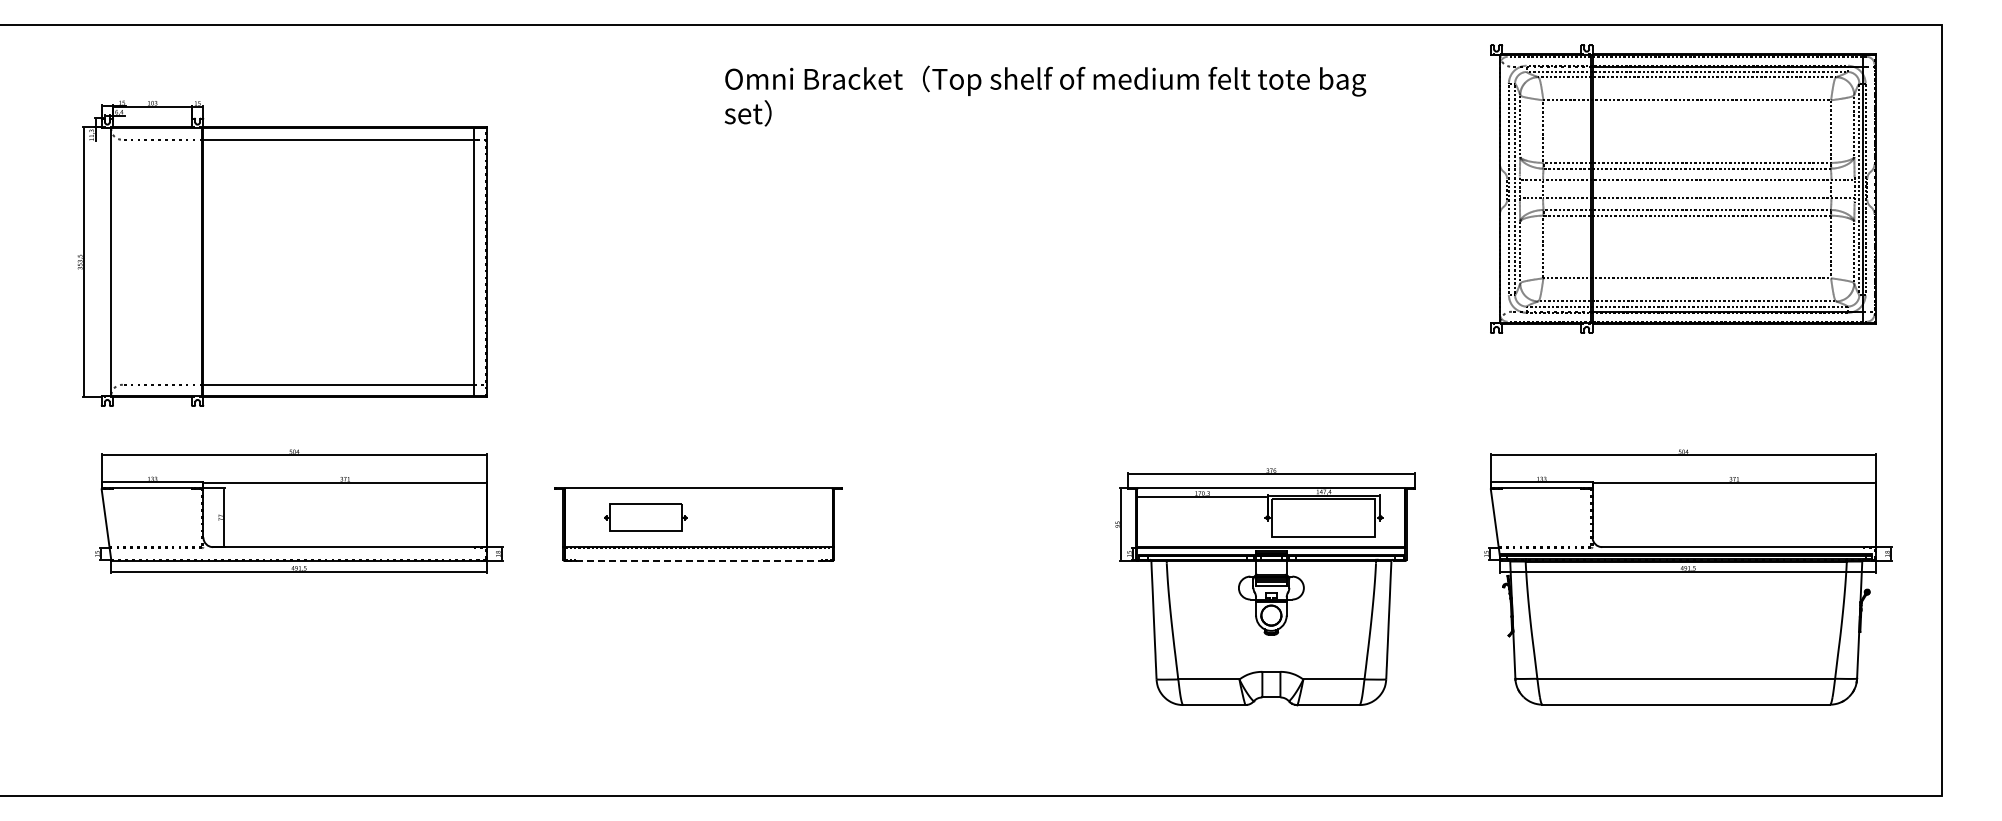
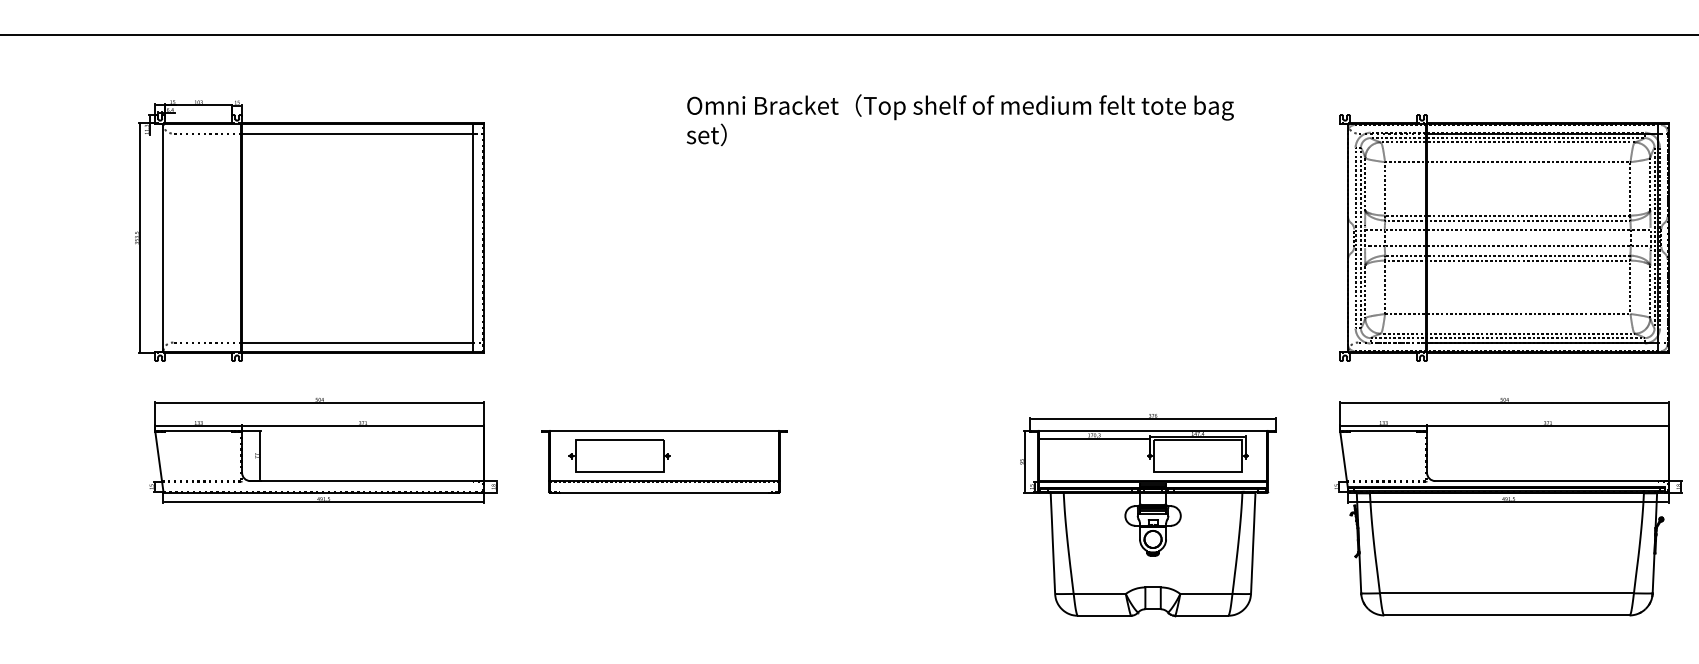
text: (1045, 95) -> (960, 119), moved
part: (1683, 188) -> (1504, 237), moved
part: (645, 517) -> (619, 455), size x1.43
line: (699, 560) -> (665, 492), dashed -> solid

